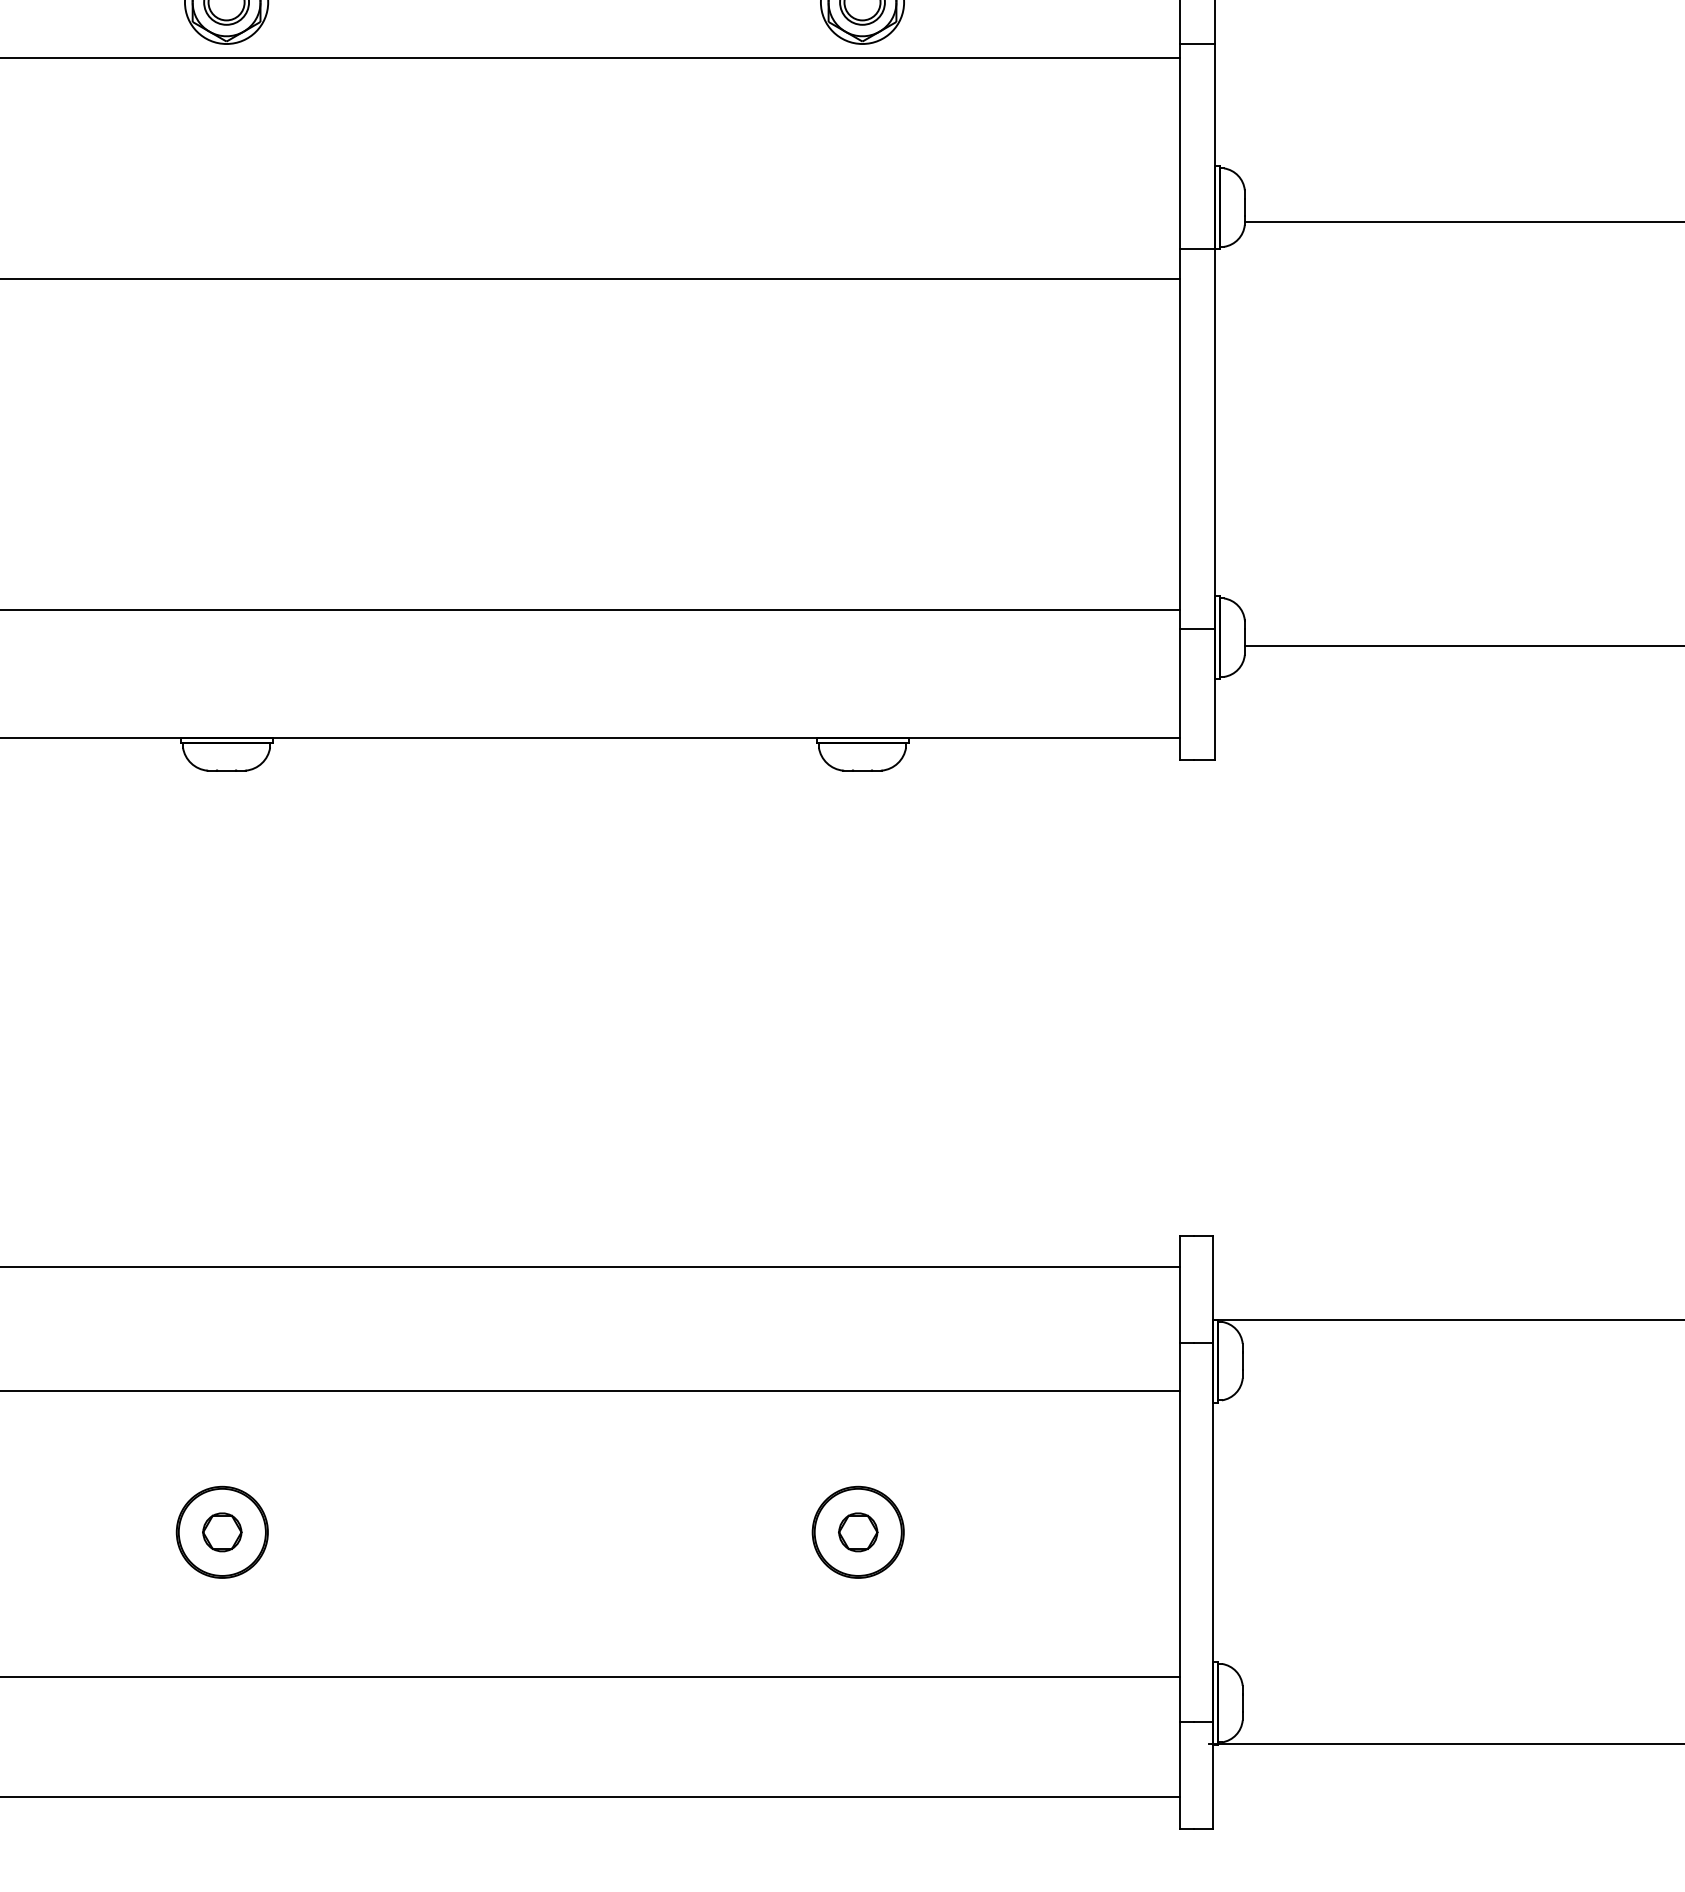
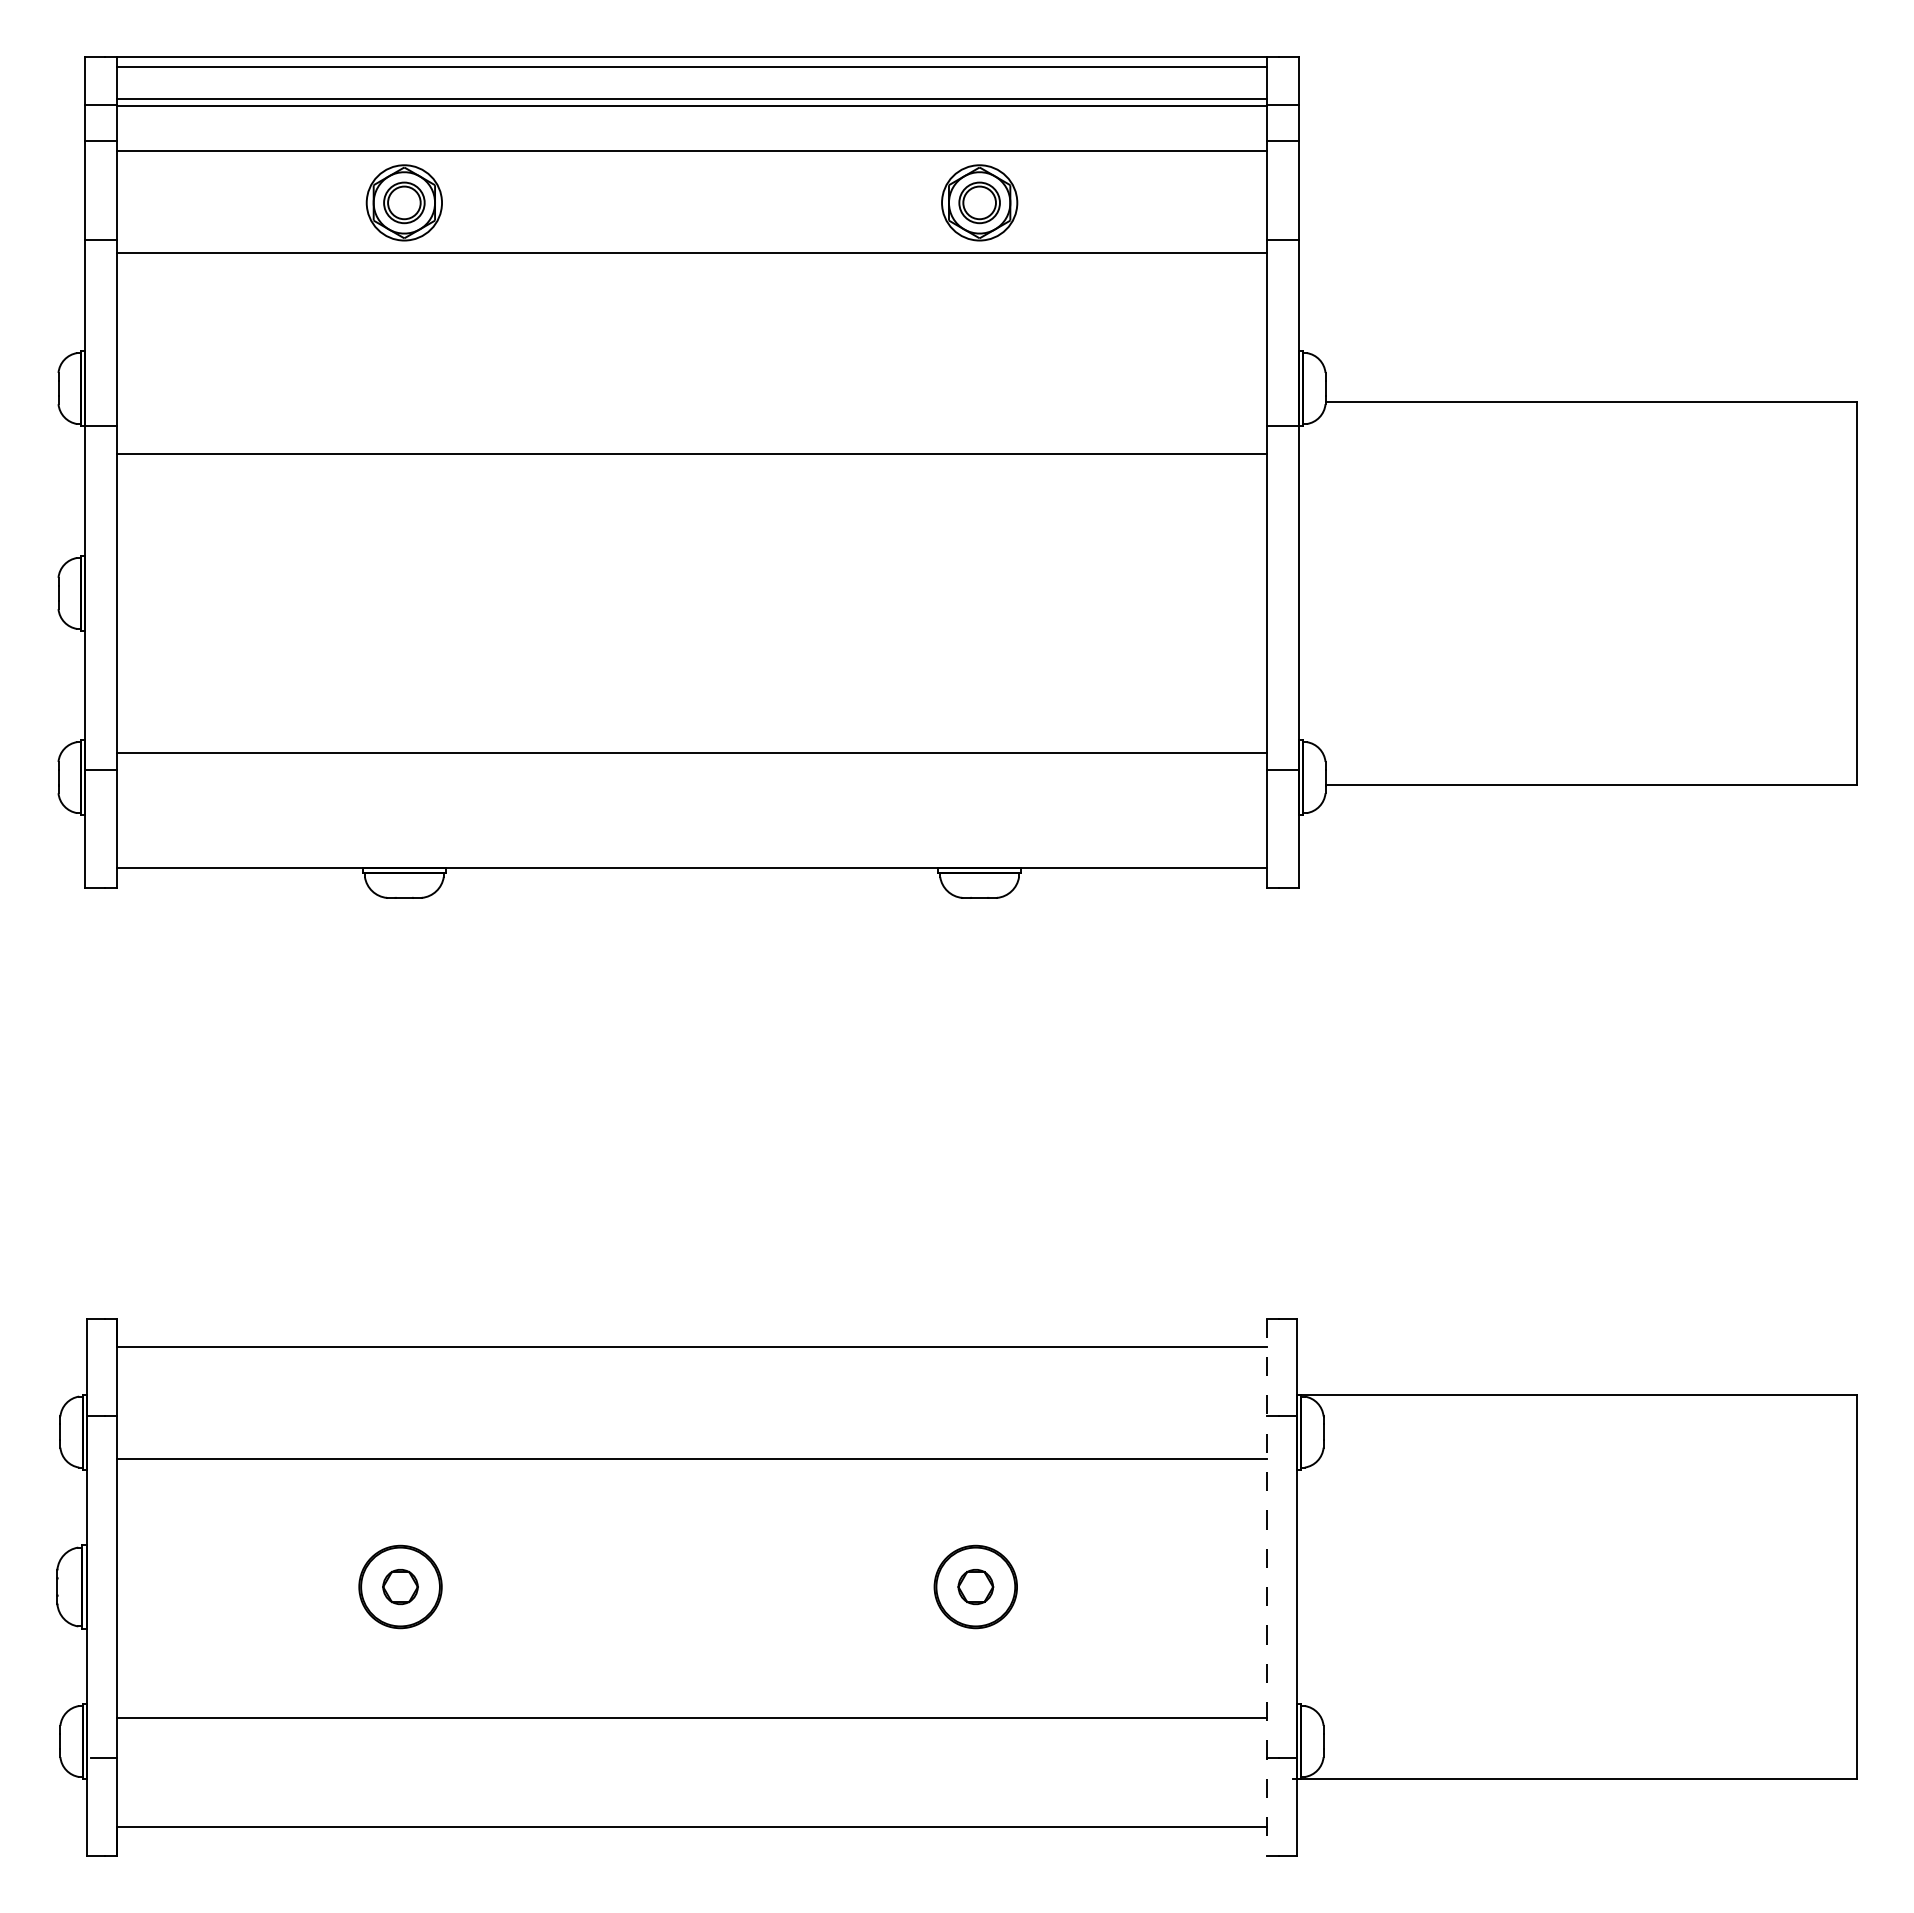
line: (1180, 1532) -> (1267, 1587), solid -> dashed

